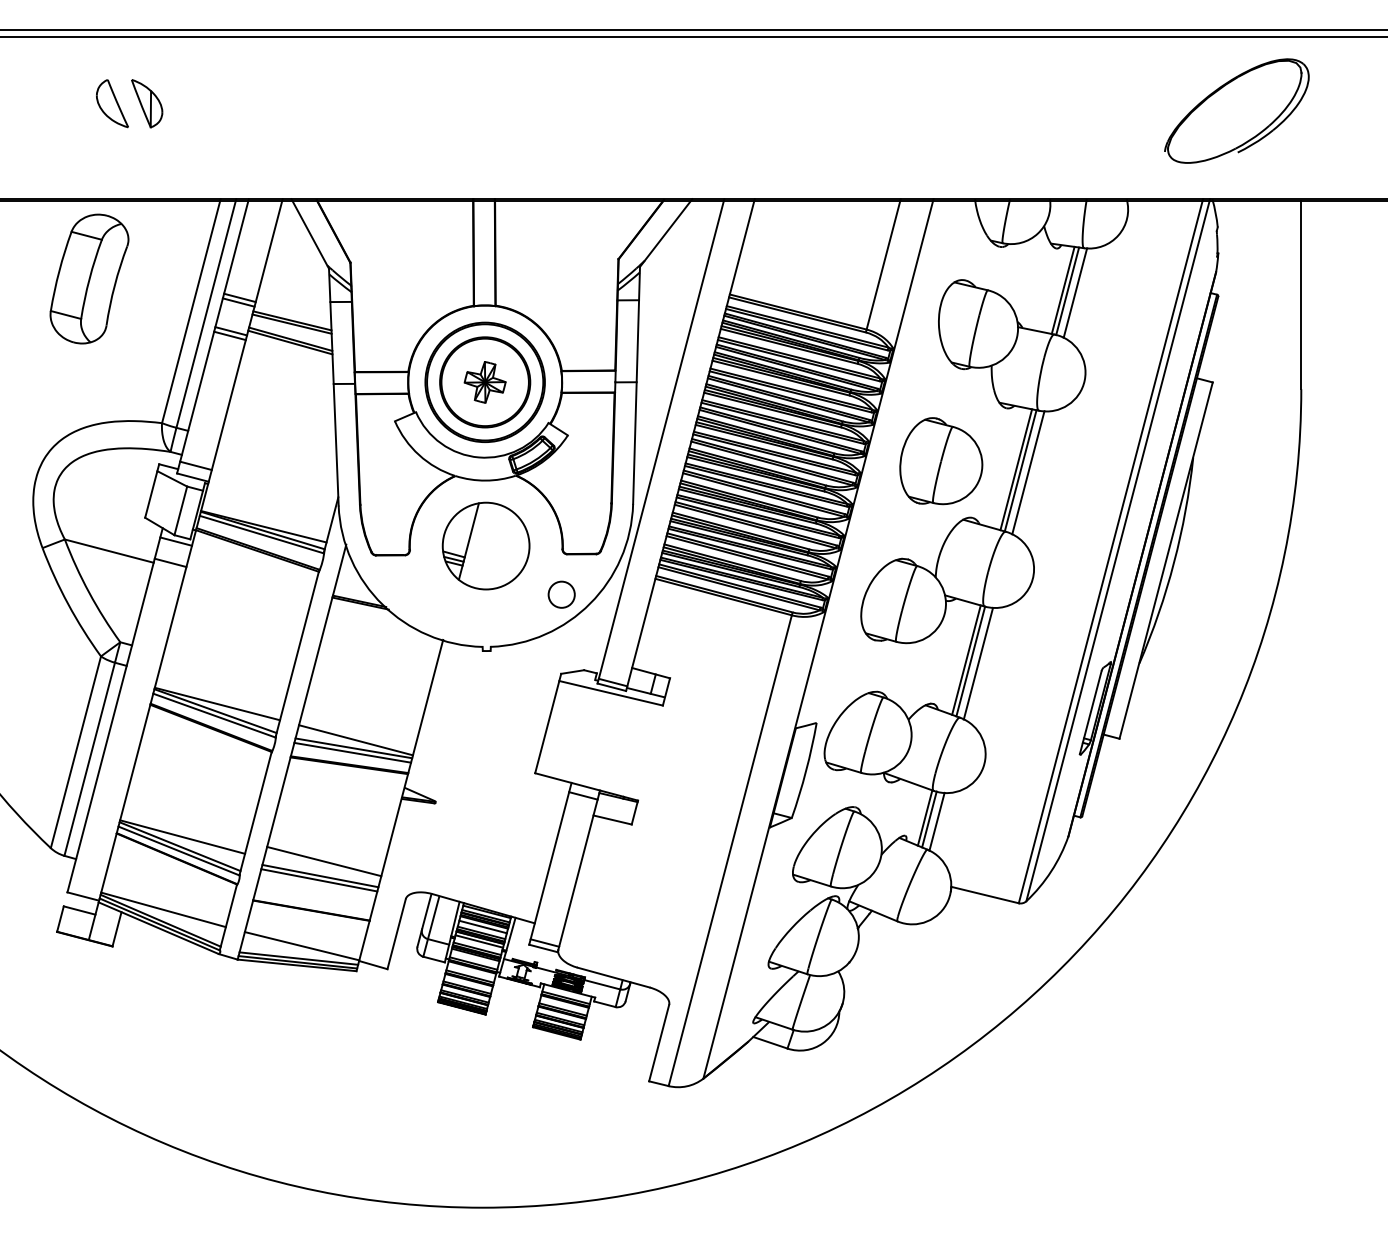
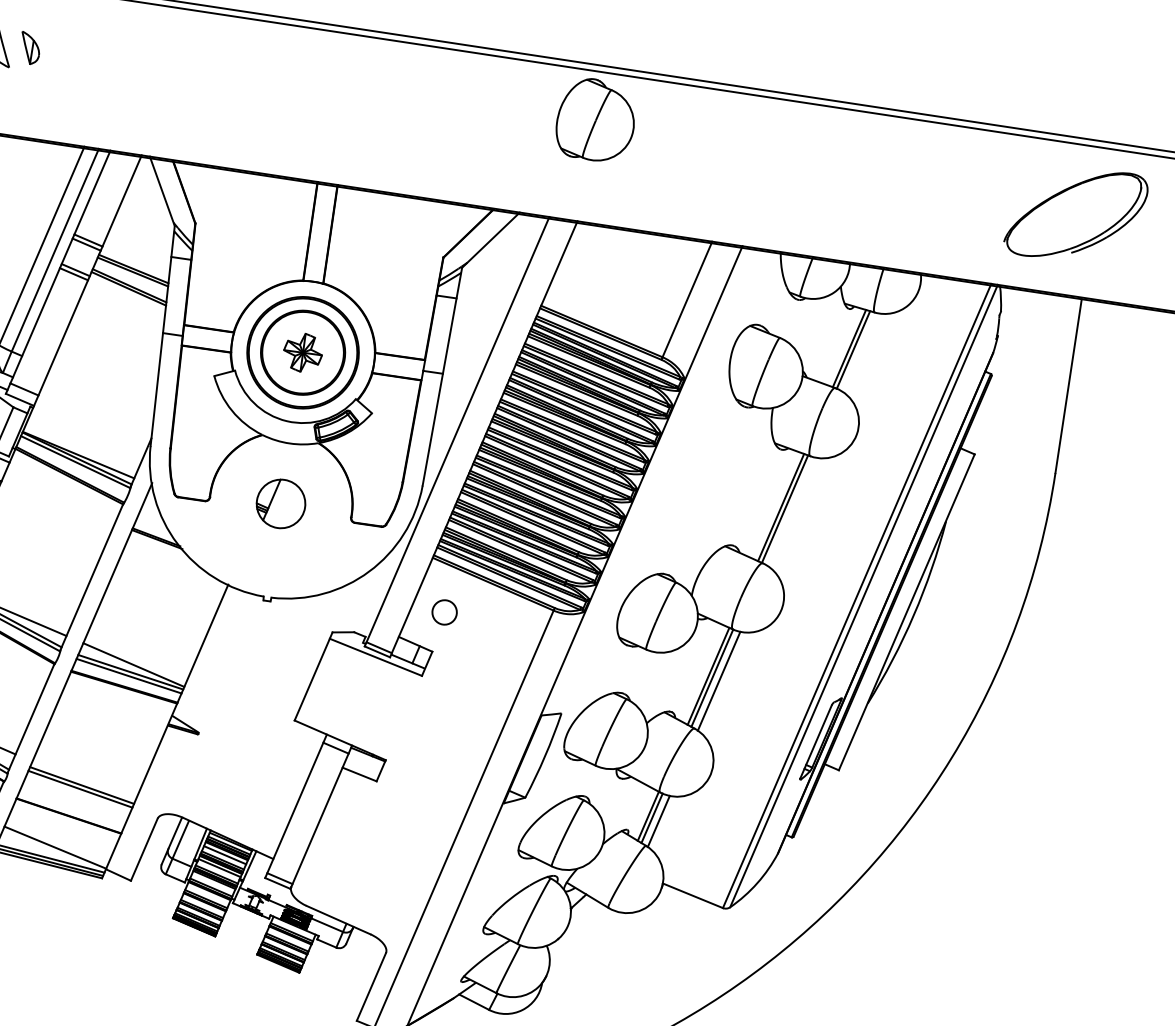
part: (147, 103) -> (30, 48), size x0.7
part: (1236, 110) -> (1075, 213), moved
line: (1075, 292) -> (860, 352), removed
part: (941, 461) -> (596, 120), moved
line: (1028, 472) -> (792, 511), removed
part: (485, 545) -> (280, 503), size x0.6
circle: (561, 594) -> (444, 612), moved
line: (324, 861) -> (87, 772), removed

